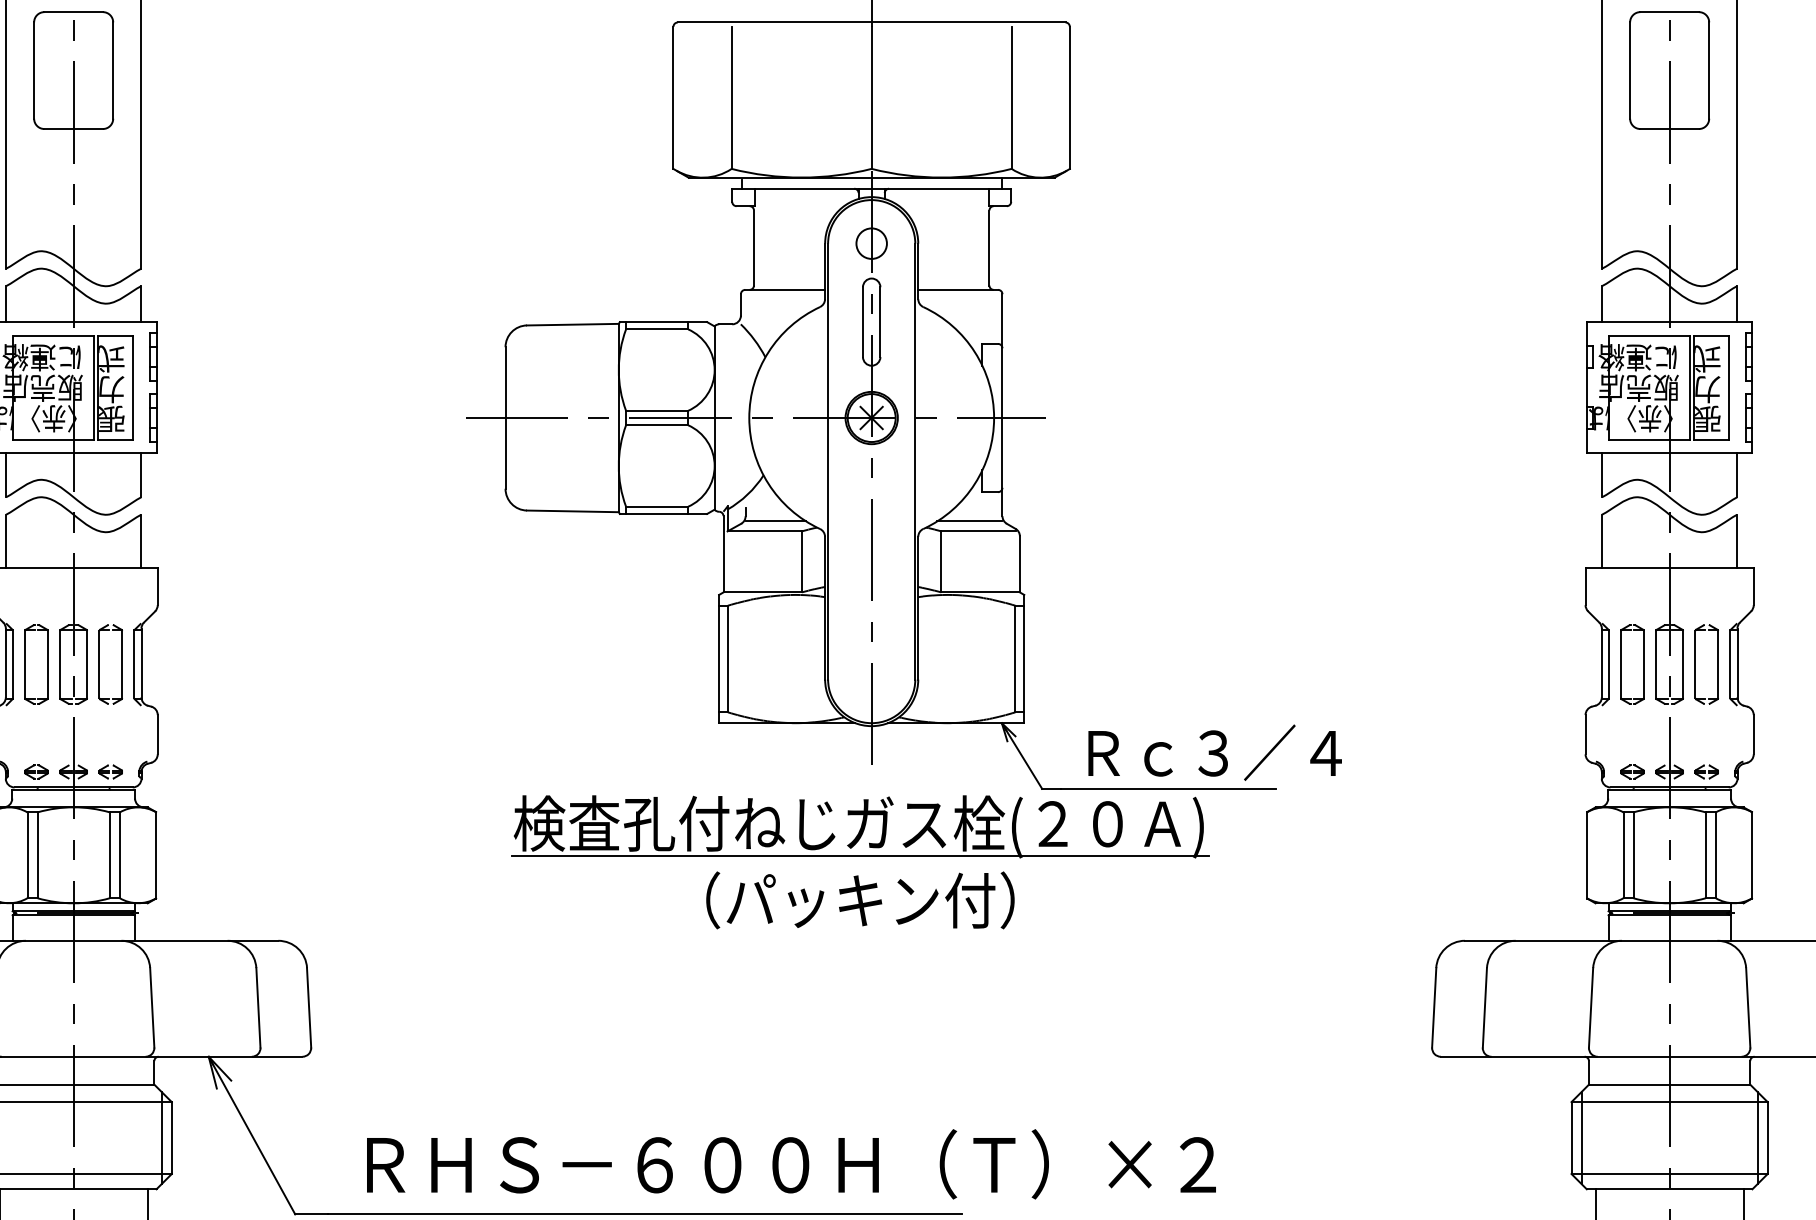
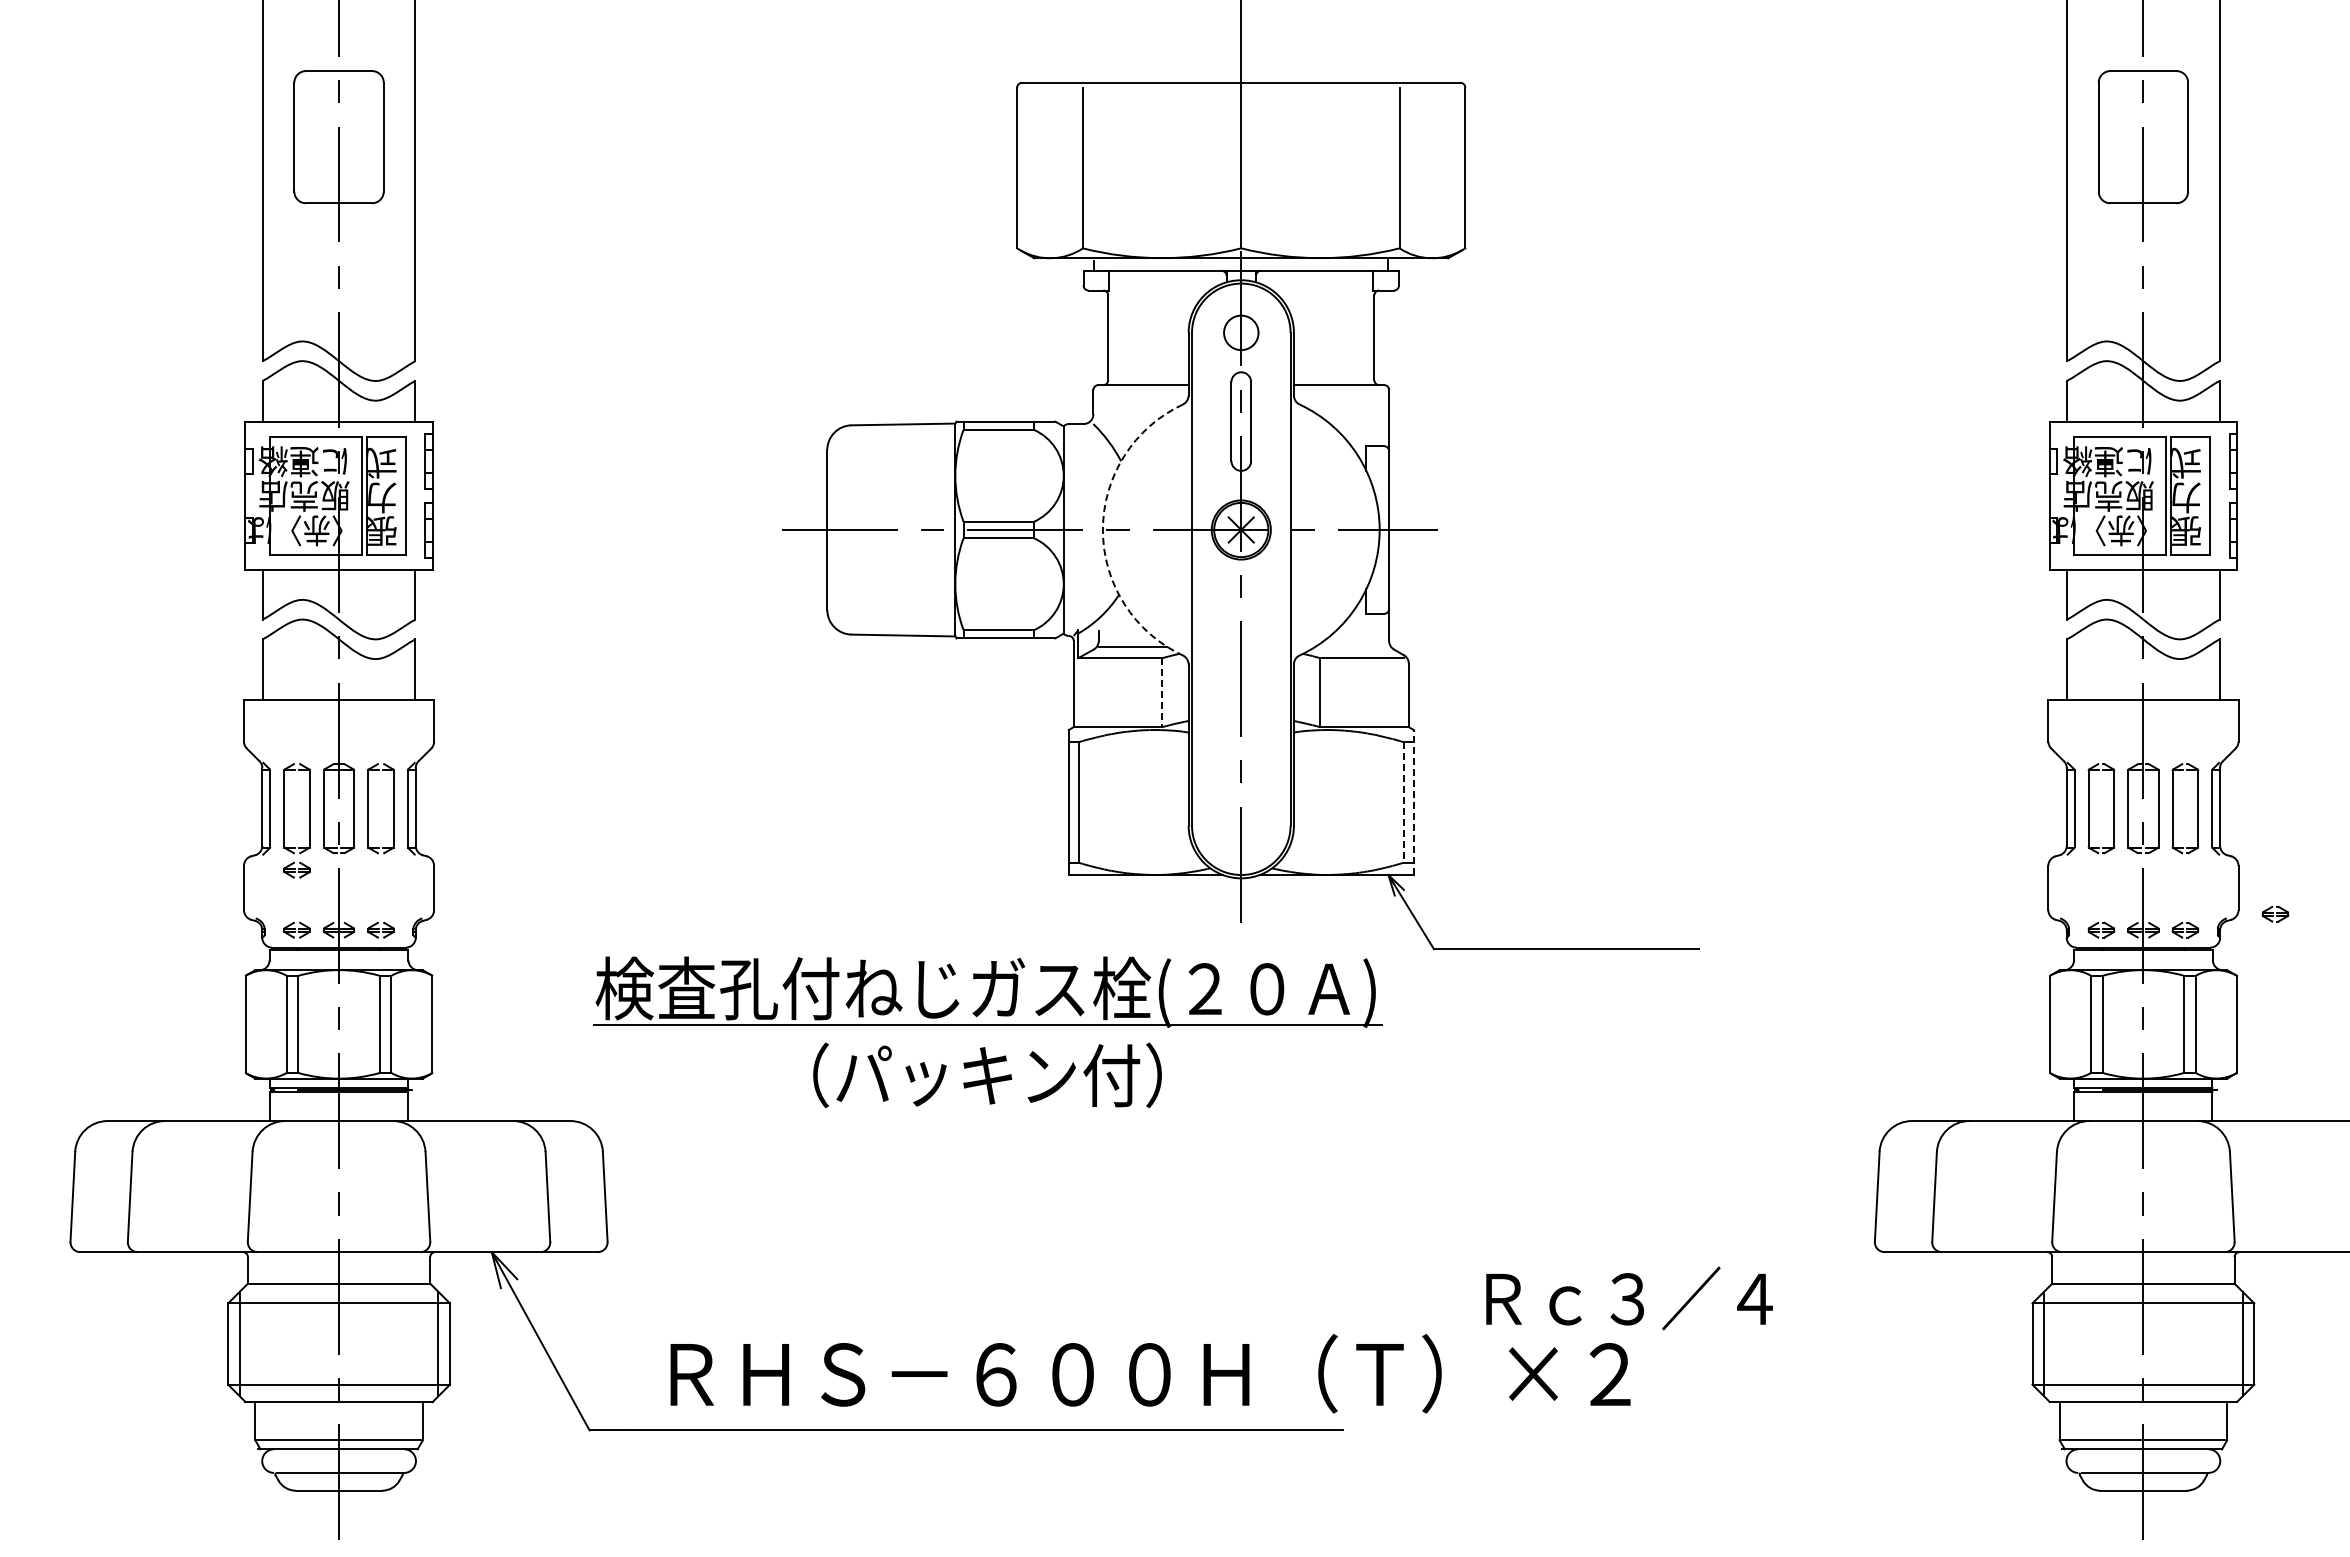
arc: (748, 418) -> (1102, 530), solid -> dashed
line: (970, 521) -> (1352, 646), removed
line: (802, 562) -> (1162, 693), solid -> dashed
line: (1015, 659) -> (1403, 803), solid -> dashed
line: (1024, 659) -> (1413, 802), solid -> dashed
part: (36, 718) -> (296, 869), added
text: (1215, 752) -> (1629, 1298), moved
part: (1786, 757) -> (2275, 913), added
part: (860, 856) -> (987, 1025), moved

